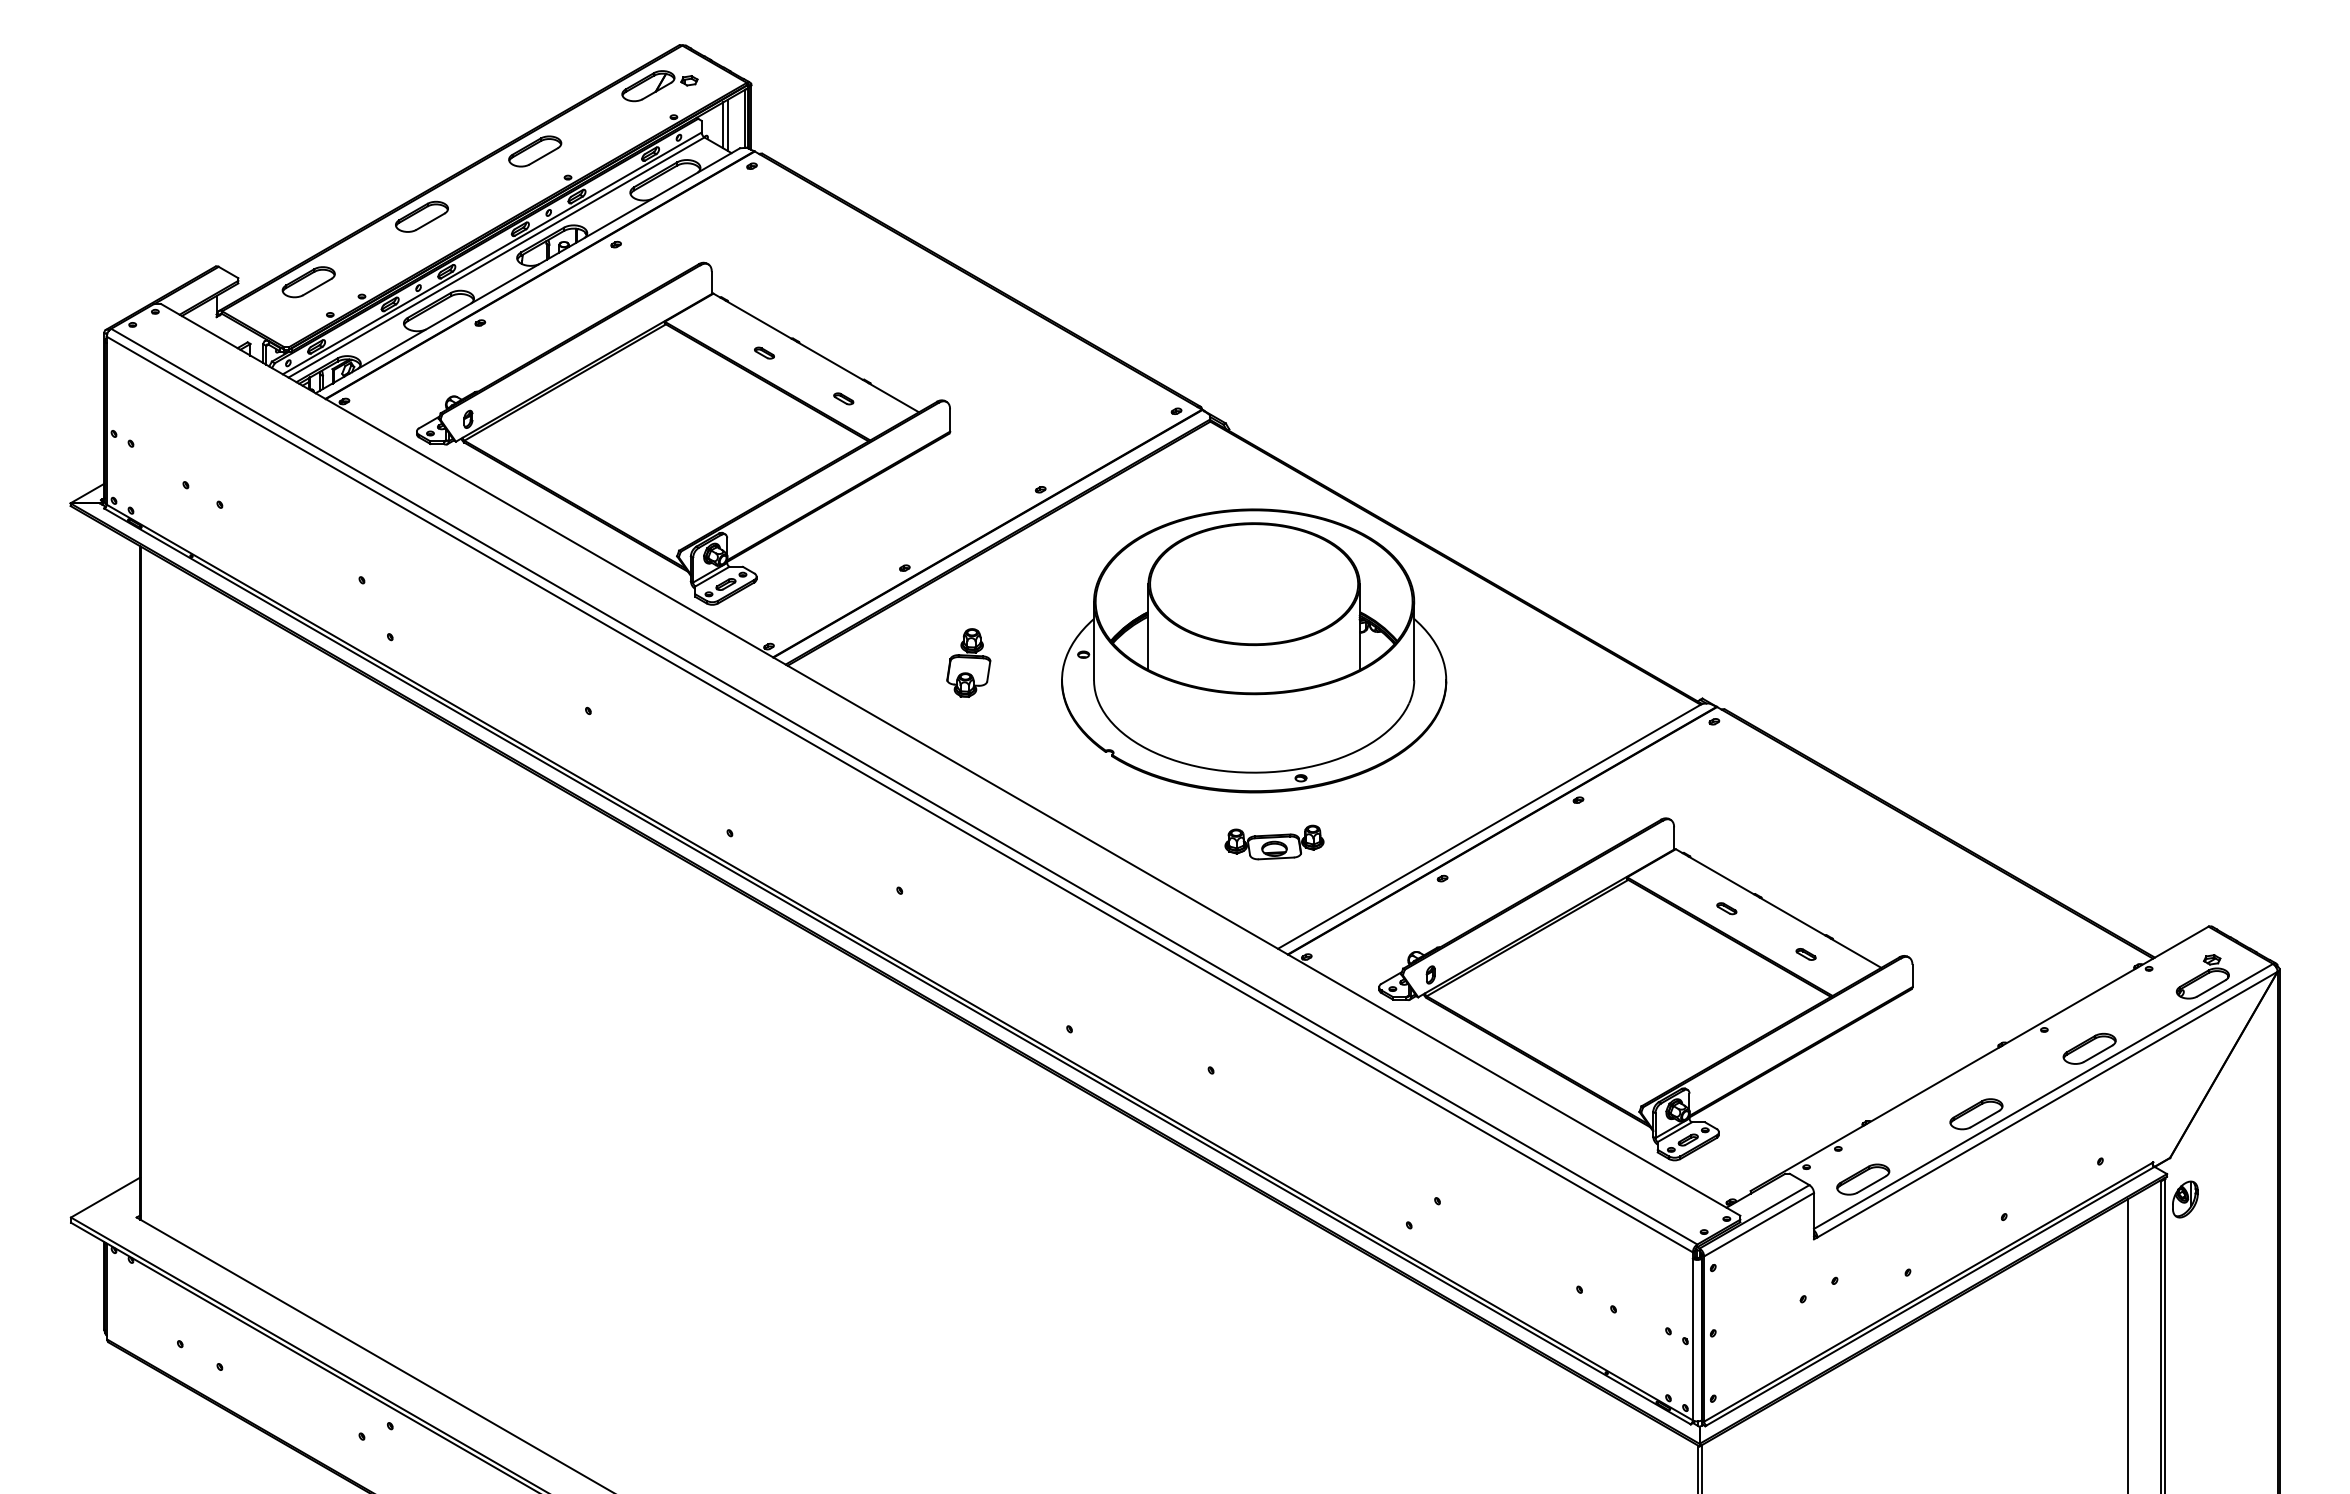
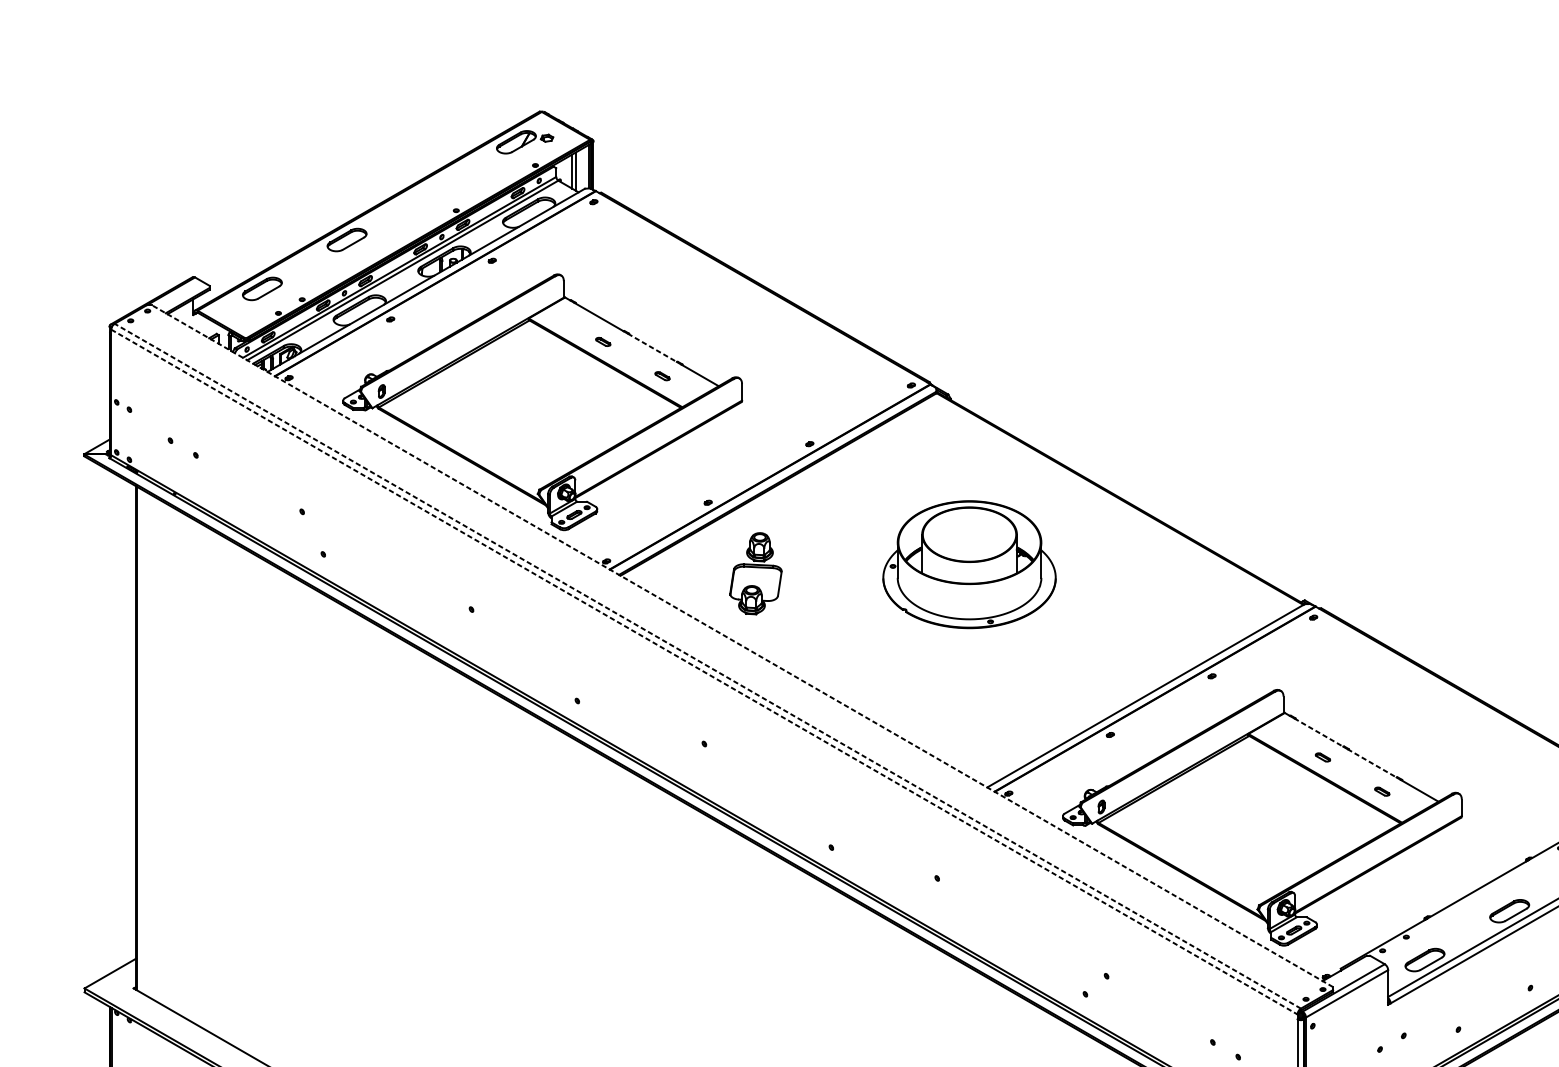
part: (535, 151) -> (431, 191), removed
line: (830, 361) -> (652, 348), solid -> dashed
part: (1254, 650) -> (969, 564), size x0.6
part: (968, 662) -> (755, 573), size x1.6
line: (950, 759) -> (742, 645), solid -> dashed
line: (904, 786) -> (707, 666), solid -> dashed
line: (899, 794) -> (704, 672), solid -> dashed
part: (1274, 842) -> (984, 707), removed
line: (1721, 875) -> (1318, 732), solid -> dashed
line: (1792, 916) -> (1372, 763), solid -> dashed

